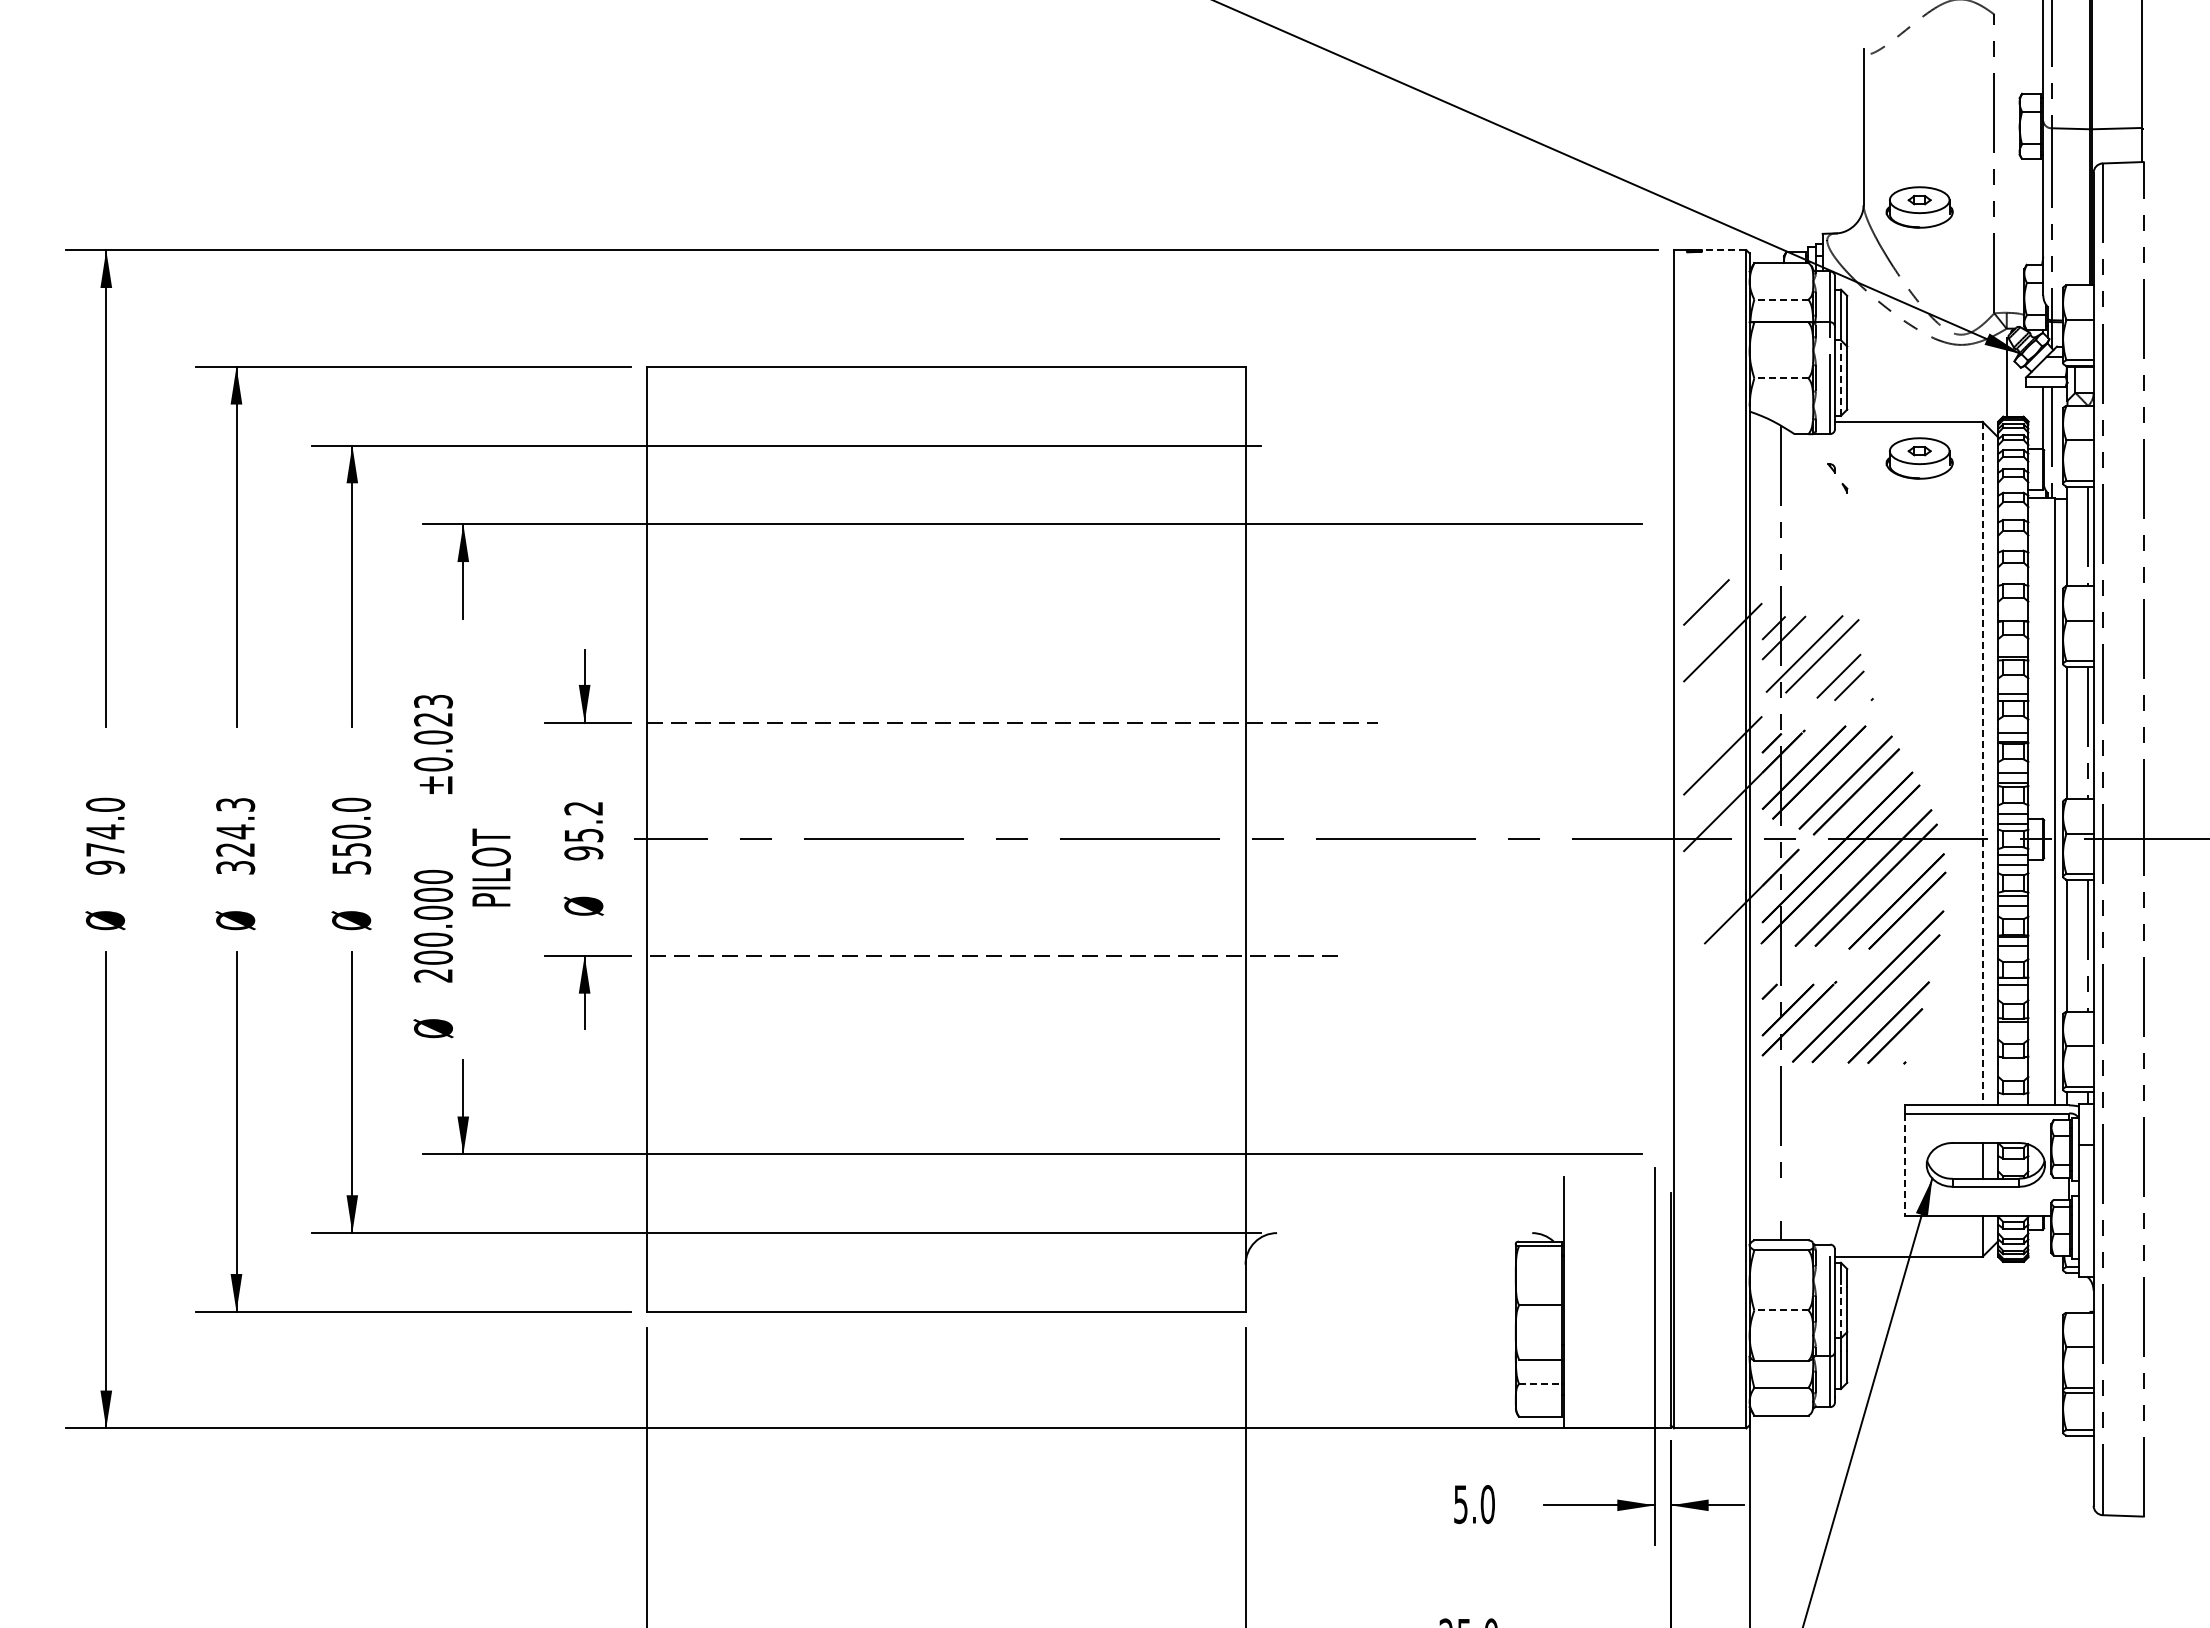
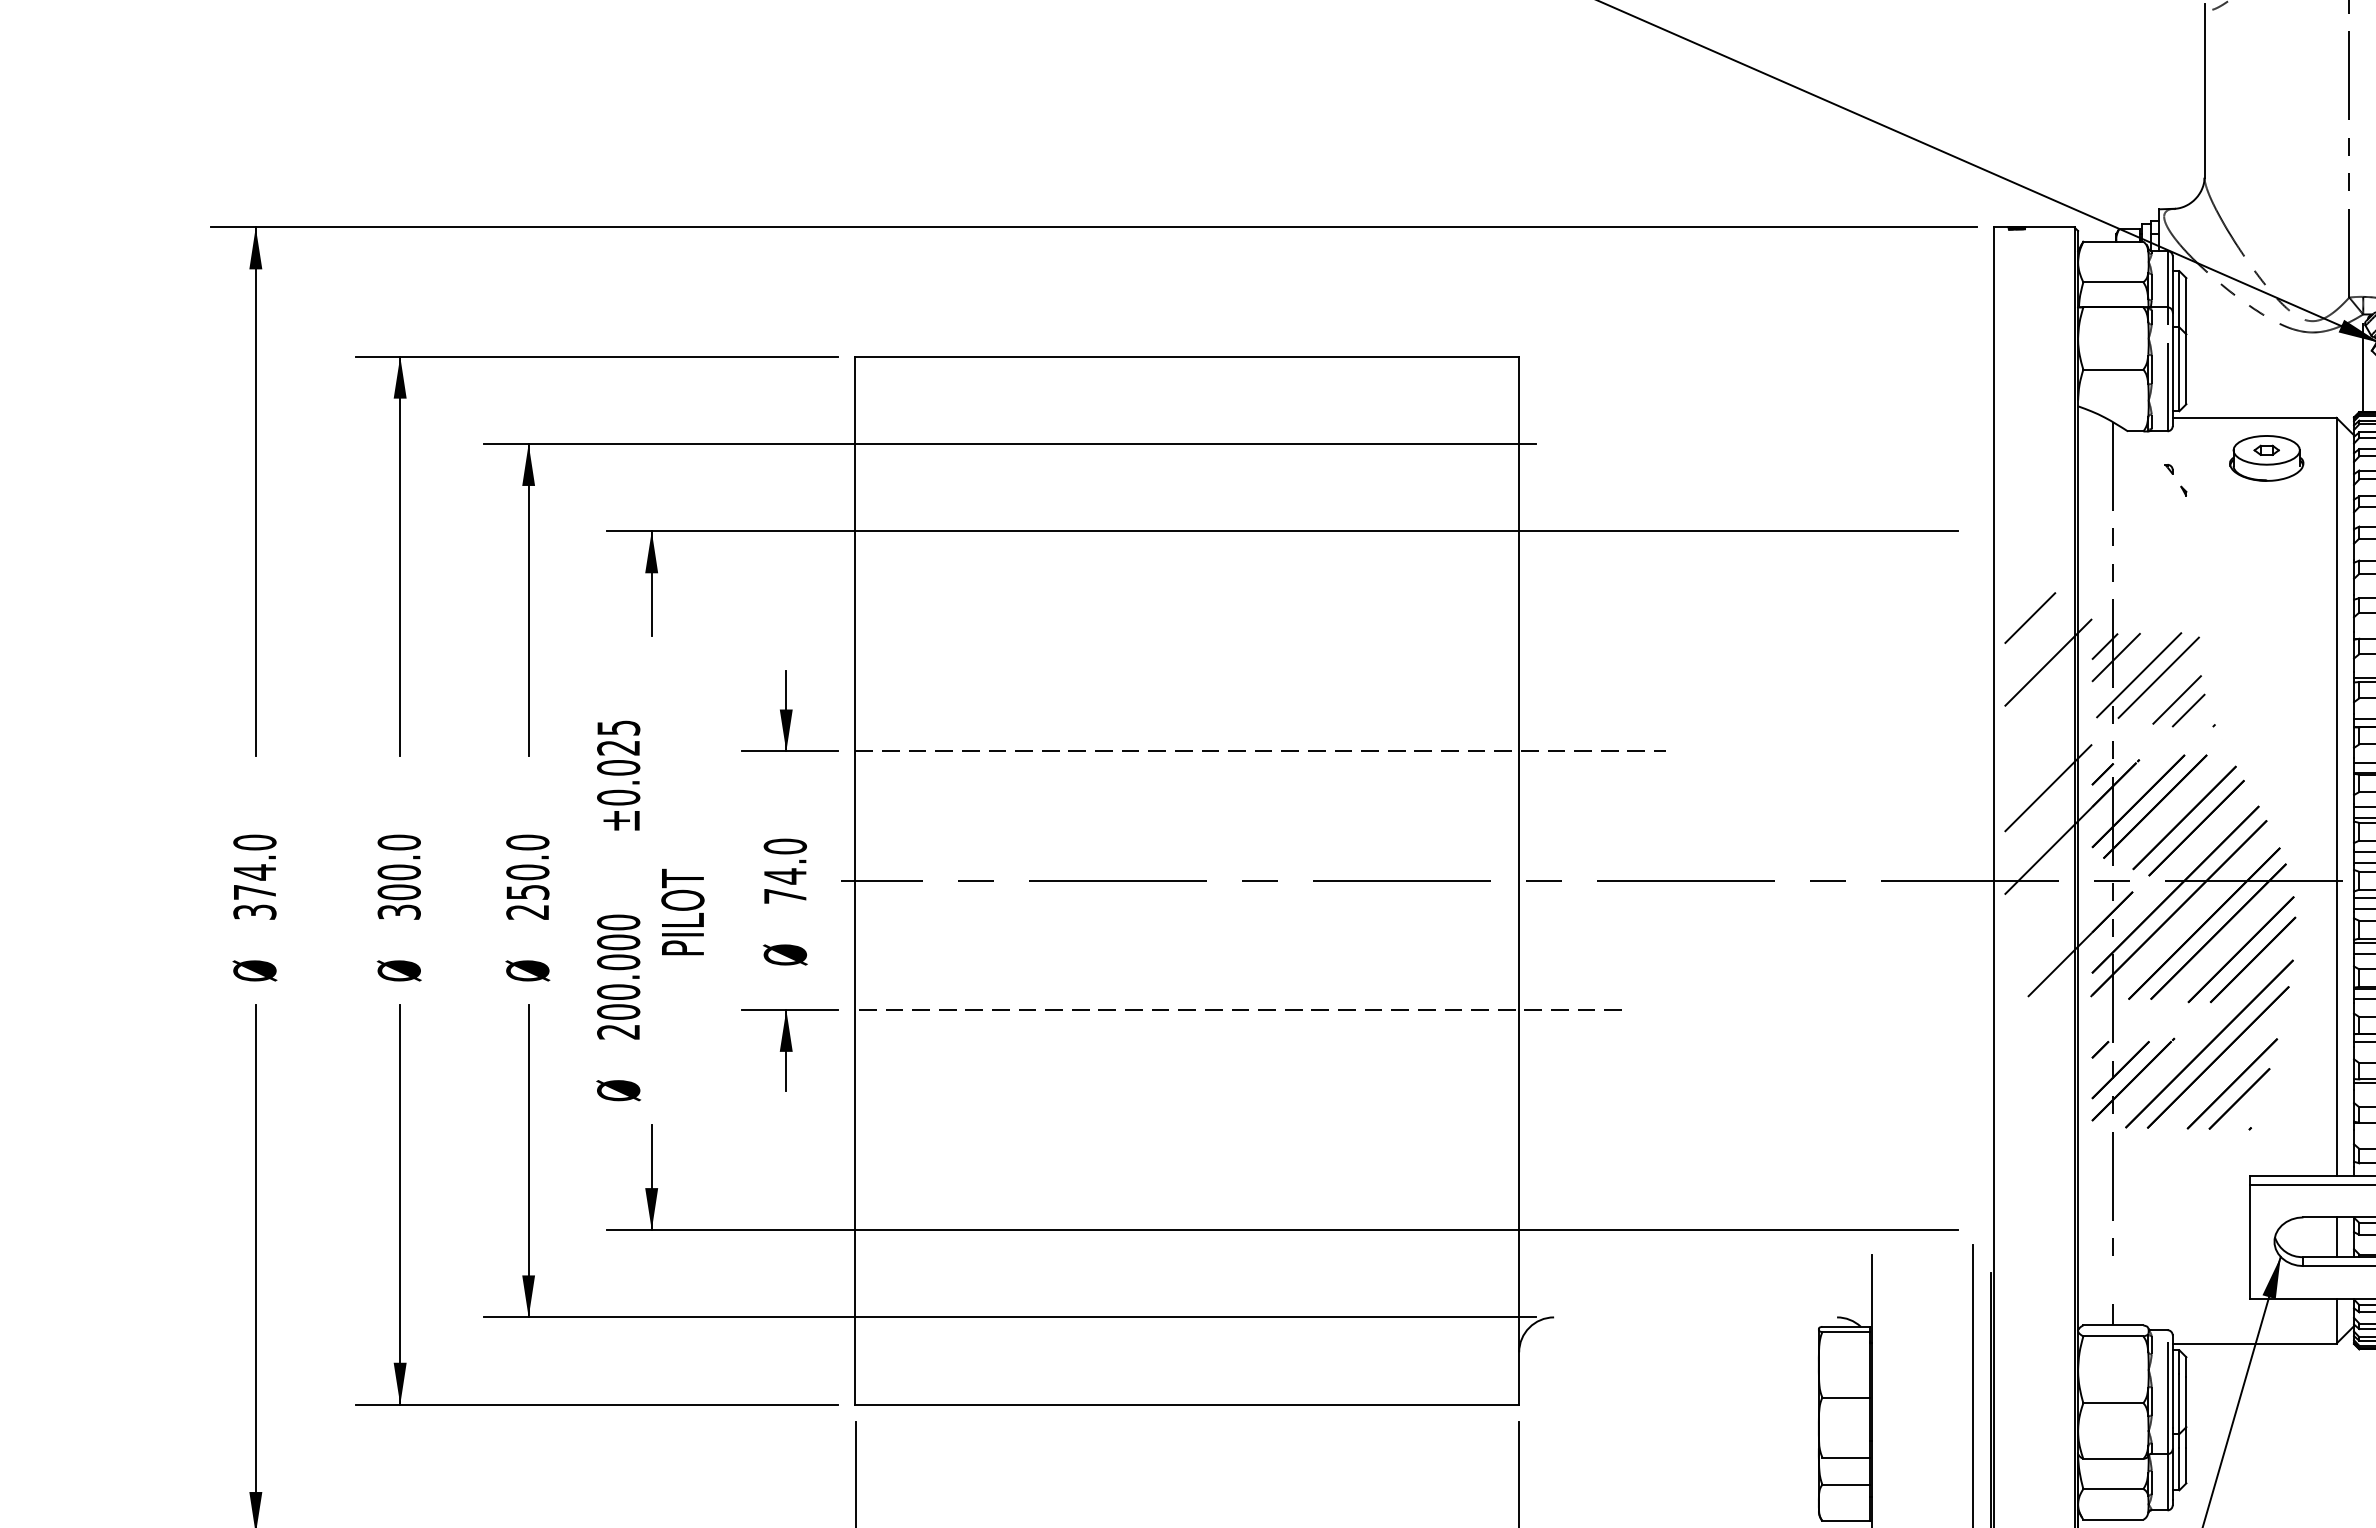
part: (1919, 207) -> (2266, 180), removed
line: (1721, 250) -> (2046, 227), dashed -> solid
line: (1780, 299) -> (2112, 282), dashed -> solid
line: (1780, 378) -> (2112, 369), dashed -> solid
line: (1840, 378) -> (2178, 369), dashed -> solid
text: (433, 701) -> (618, 727), ±0.023 -> ±0.025
line: (1982, 763) -> (2336, 796), dashed -> solid
text: (235, 826) -> (399, 866), 324.3 -> 300.0
text: (583, 830) -> (785, 870), 95.2 -> 74.0
text: (105, 867) -> (254, 911), 974.0 -> 374.0
text: (351, 867) -> (527, 911), 550.0 -> 250.0
line: (1904, 1165) -> (2249, 1242), dashed -> solid
line: (1780, 1310) -> (2112, 1403), dashed -> solid
line: (1840, 1310) -> (2178, 1403), dashed -> solid
line: (1540, 1383) -> (1846, 1484), dashed -> solid

